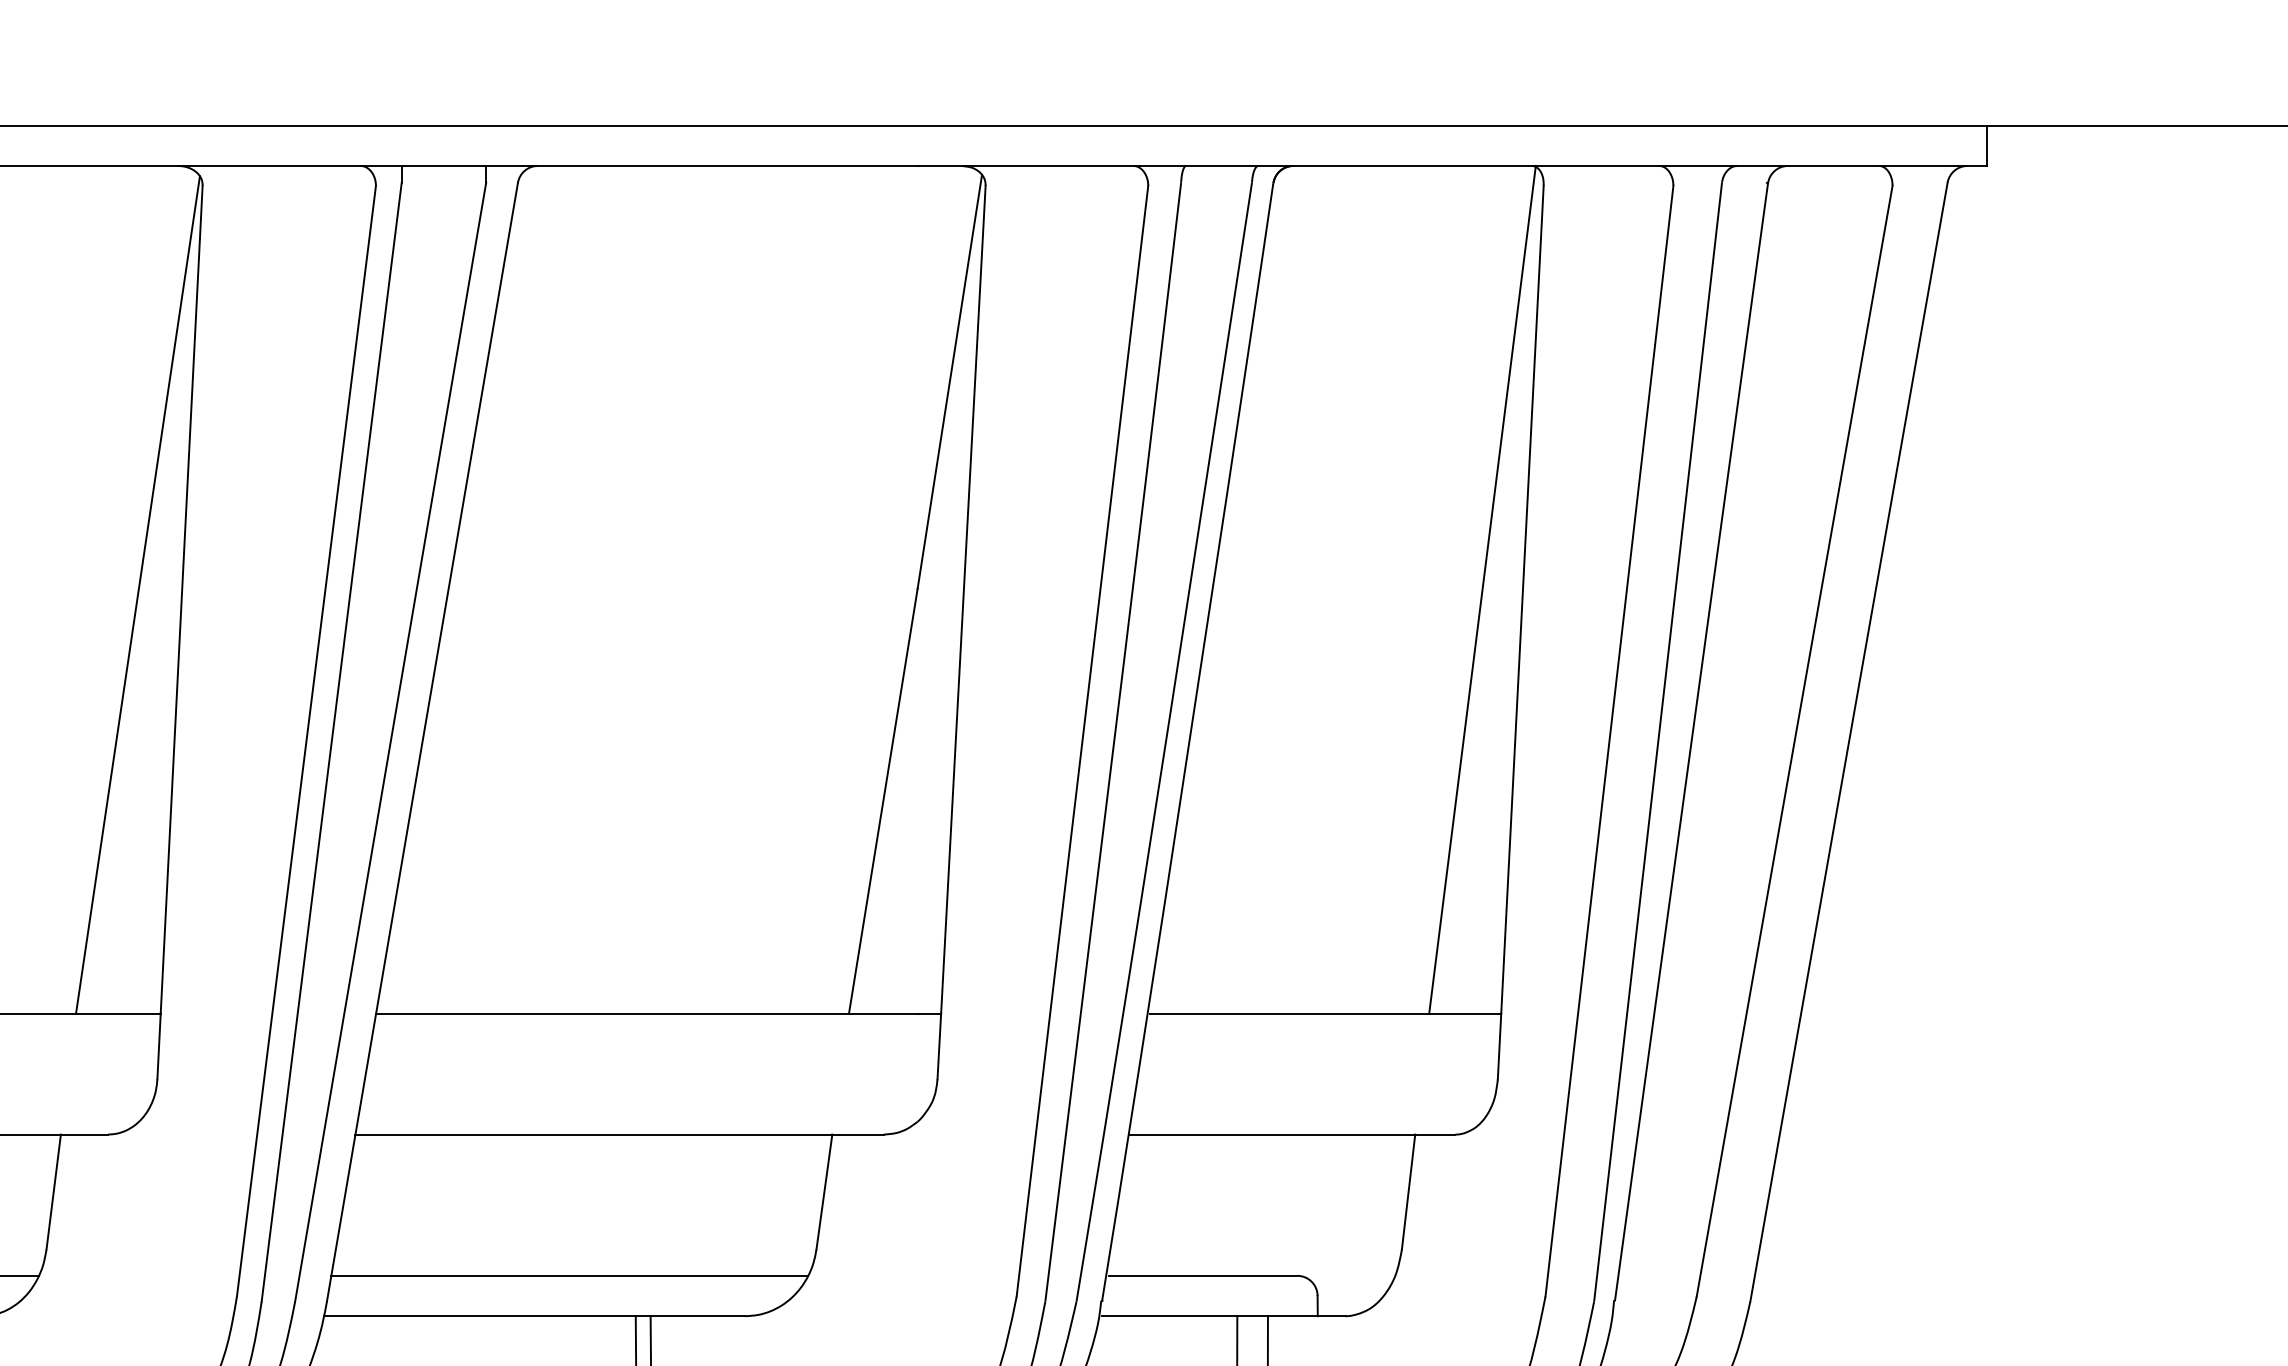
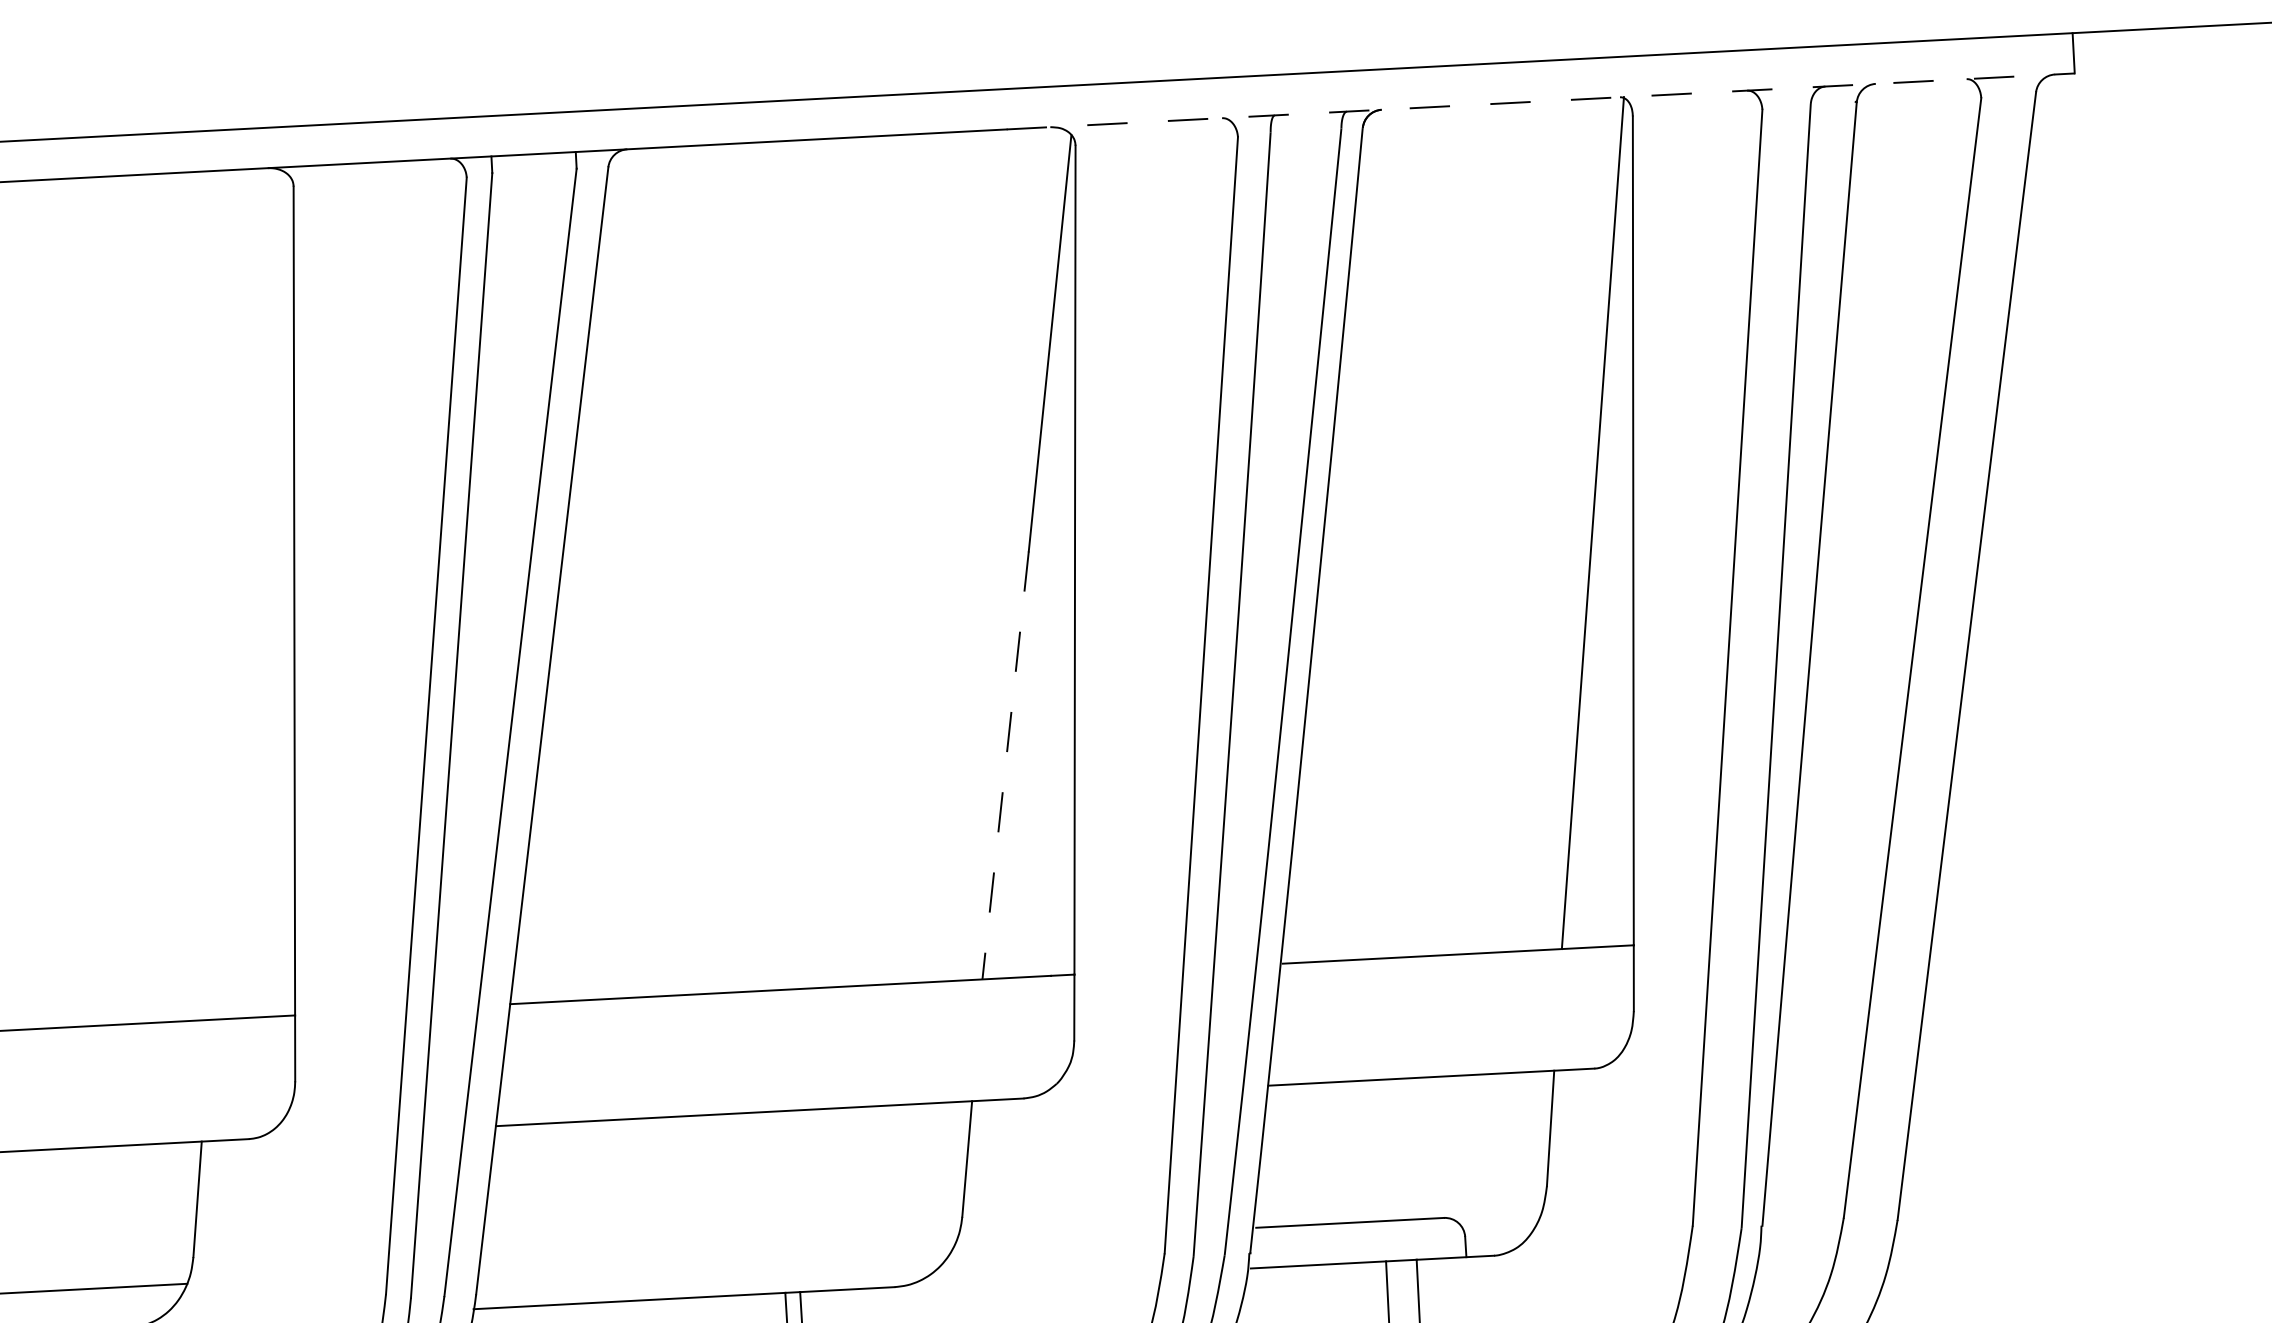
line: (1452, 165) -> (1540, 100), solid -> dashed
line: (137, 594) -> (249, 598), removed
line: (883, 801) -> (1005, 765), solid -> dashed
line: (569, 1275) -> (717, 1255), removed

